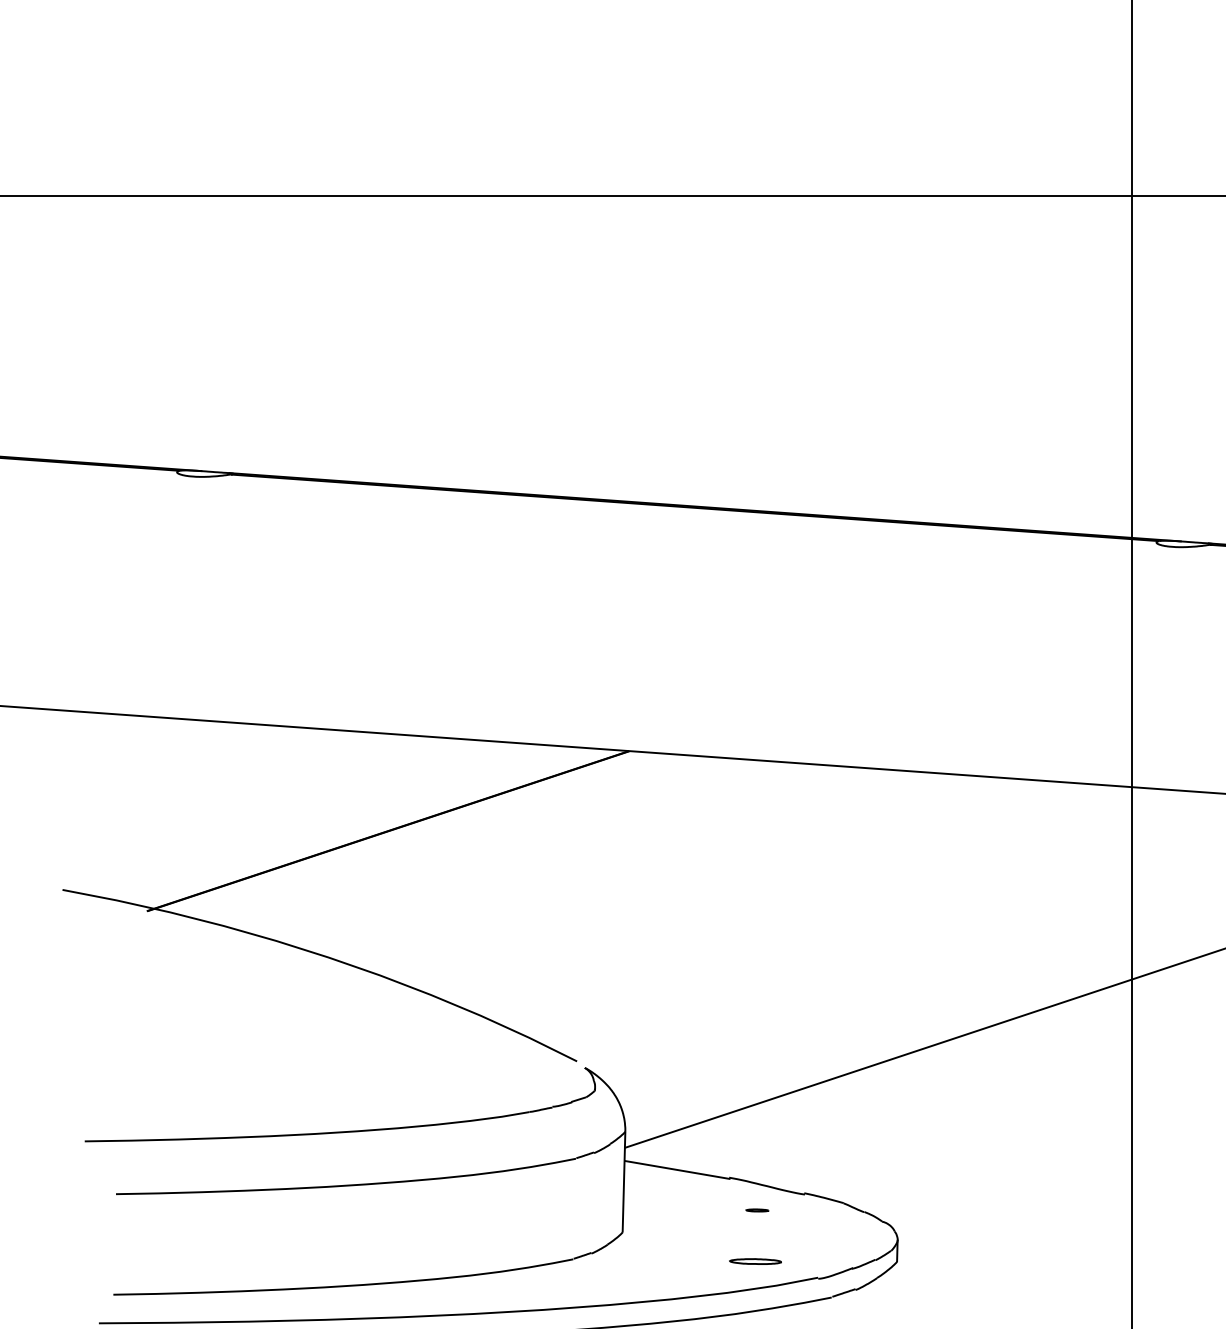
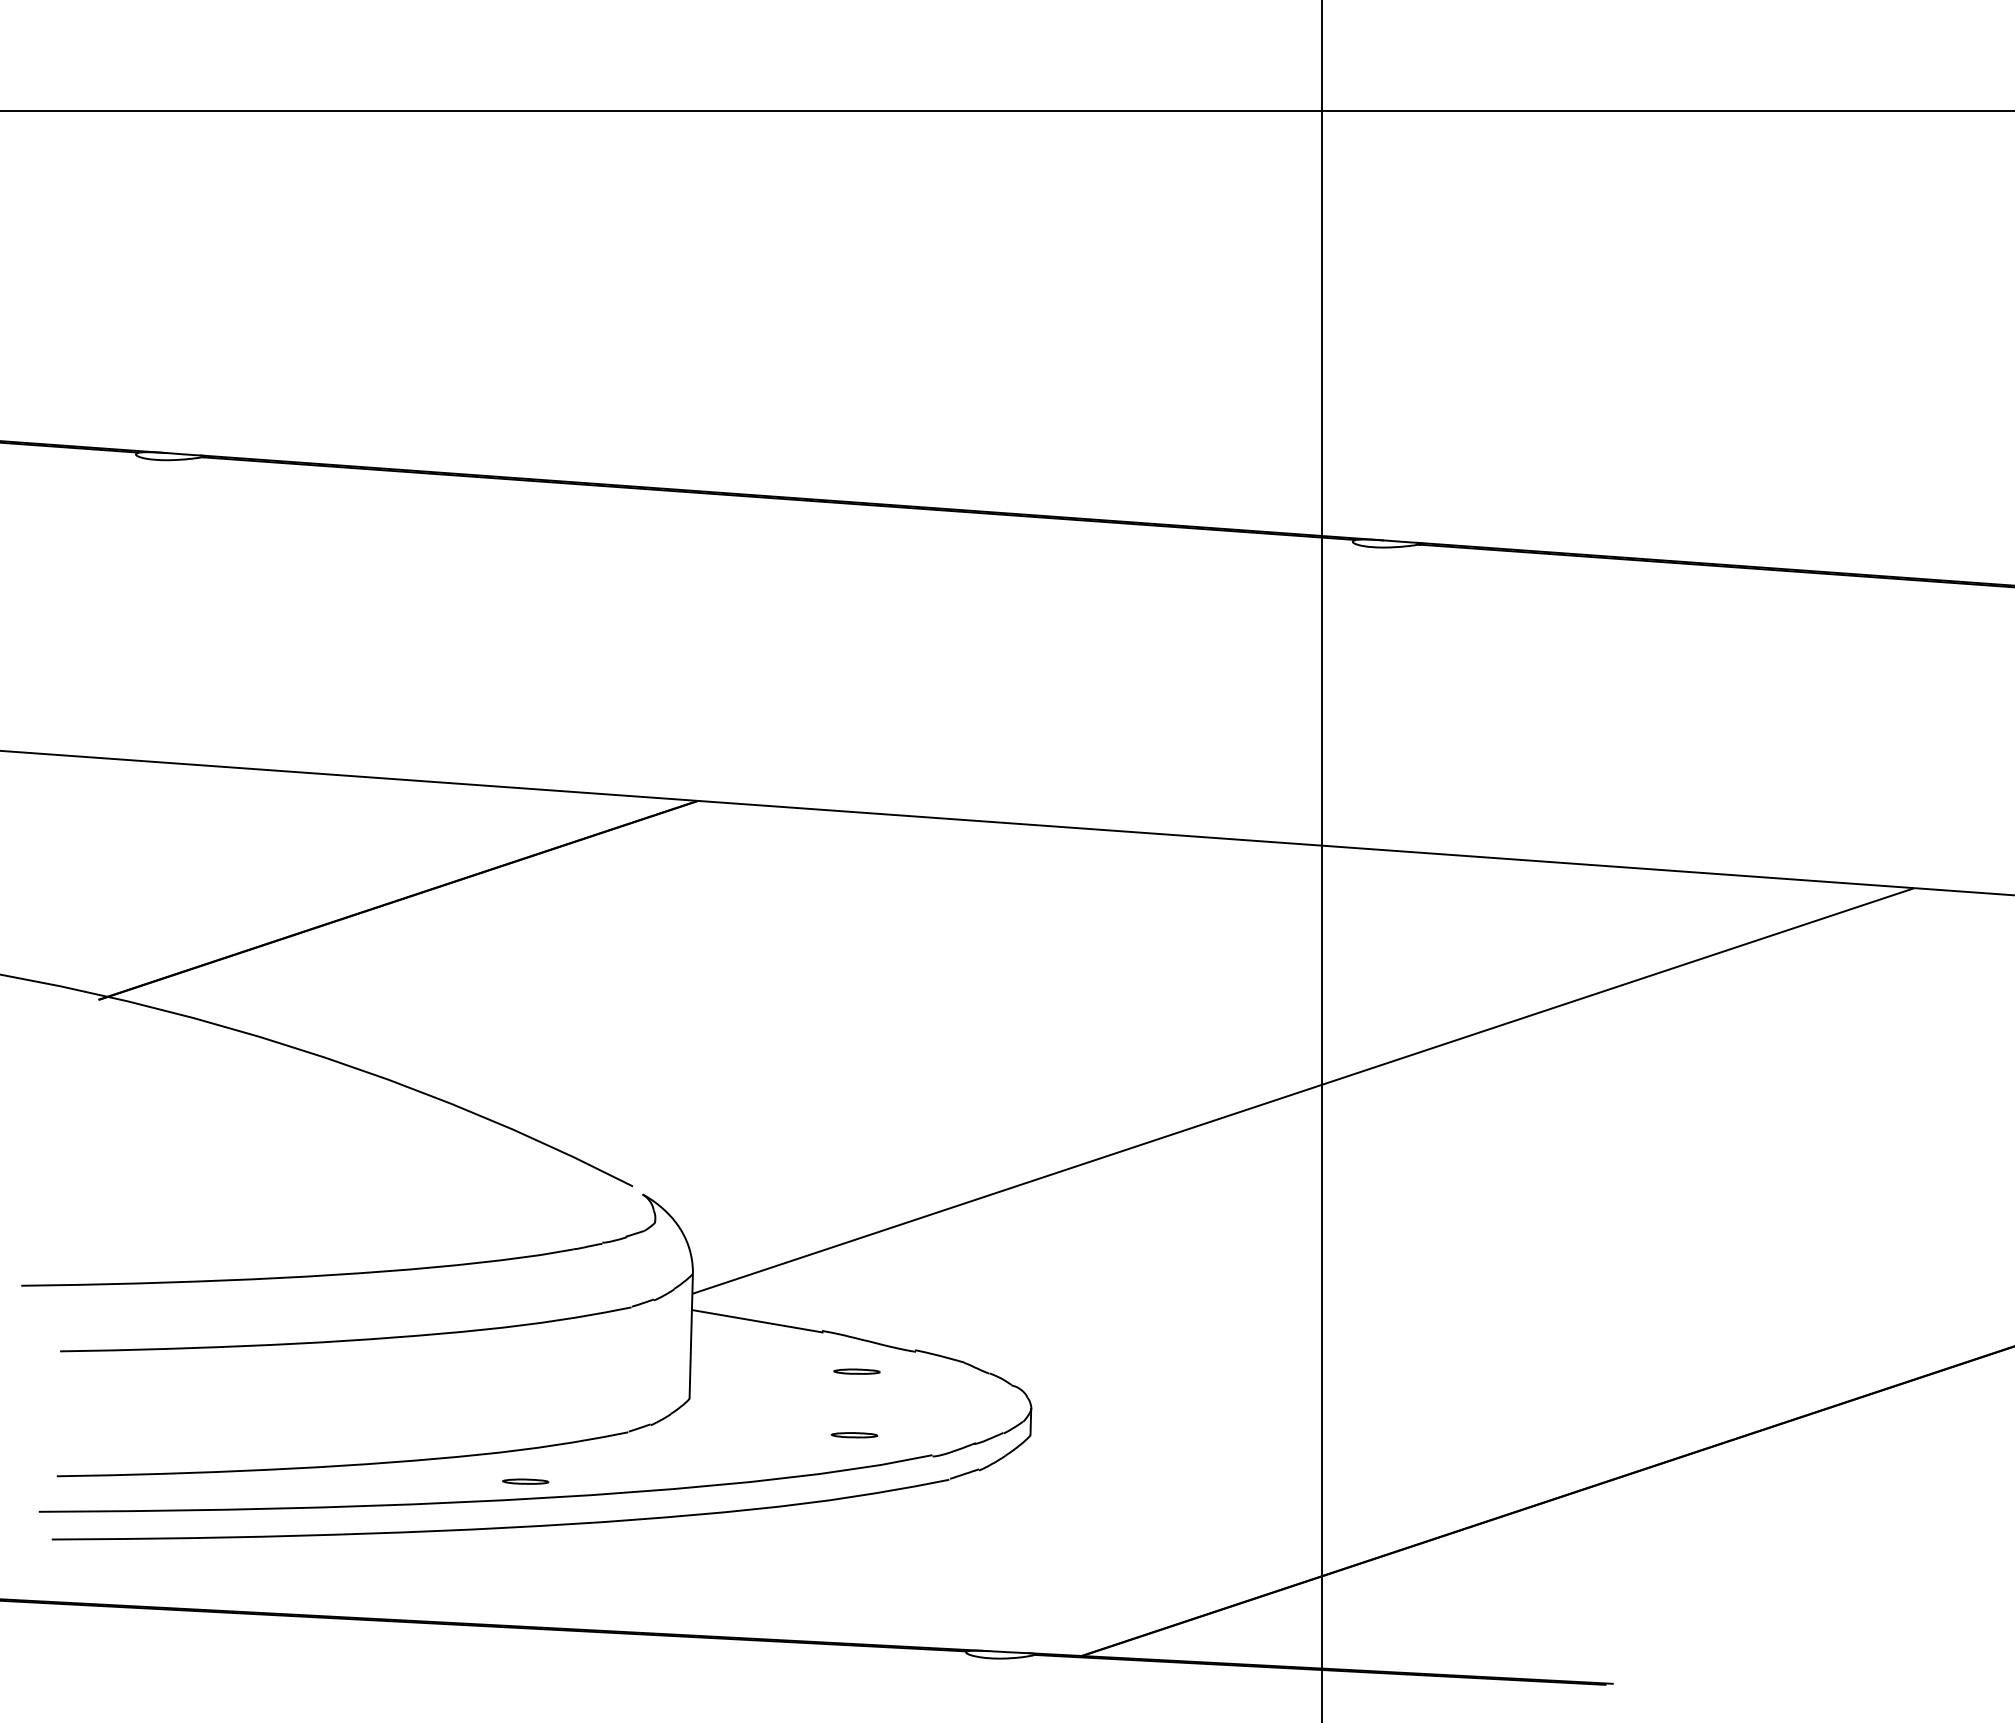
part: (757, 1210) -> (856, 1371), size x1.67
part: (754, 1261) -> (853, 1435), size x0.71
part: (490, 1298) -> (525, 1481), added

